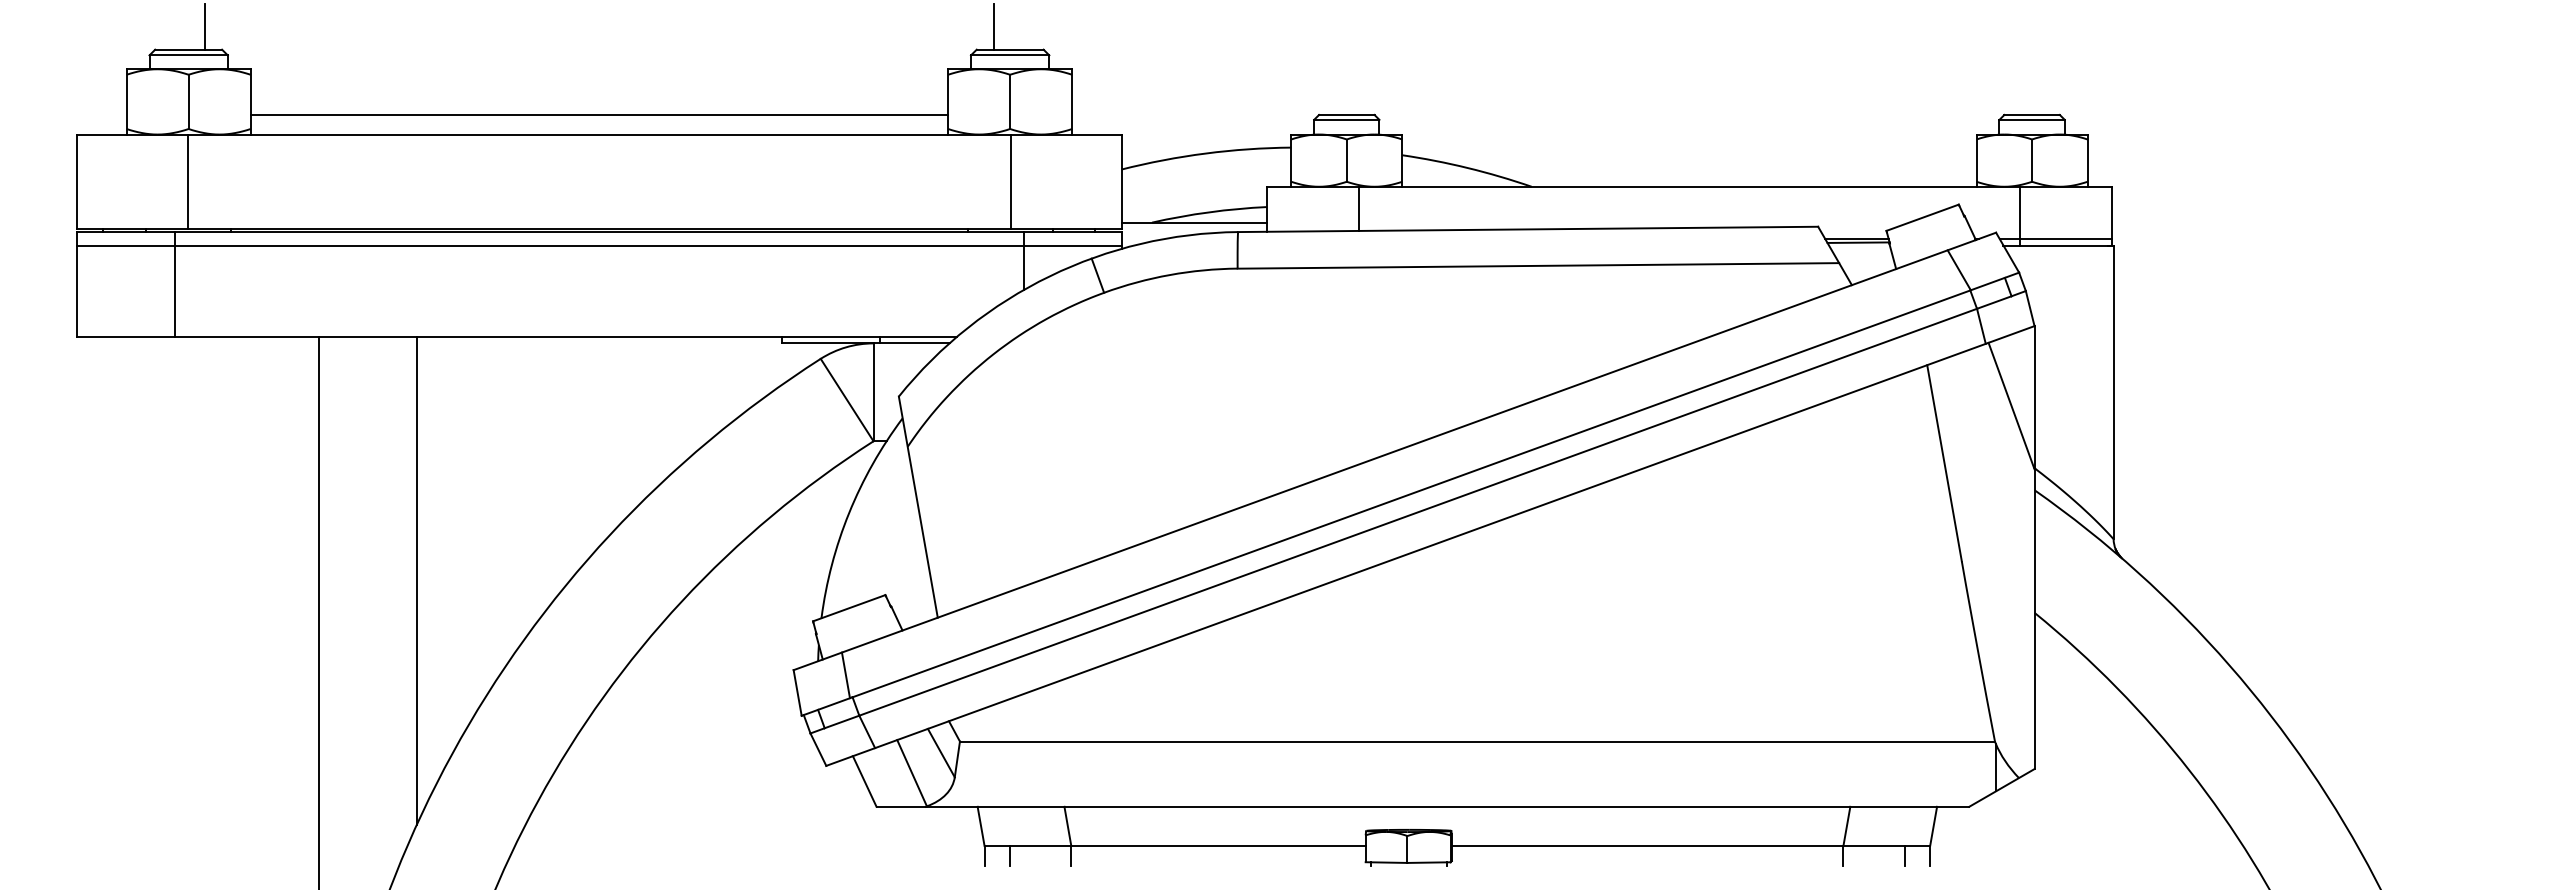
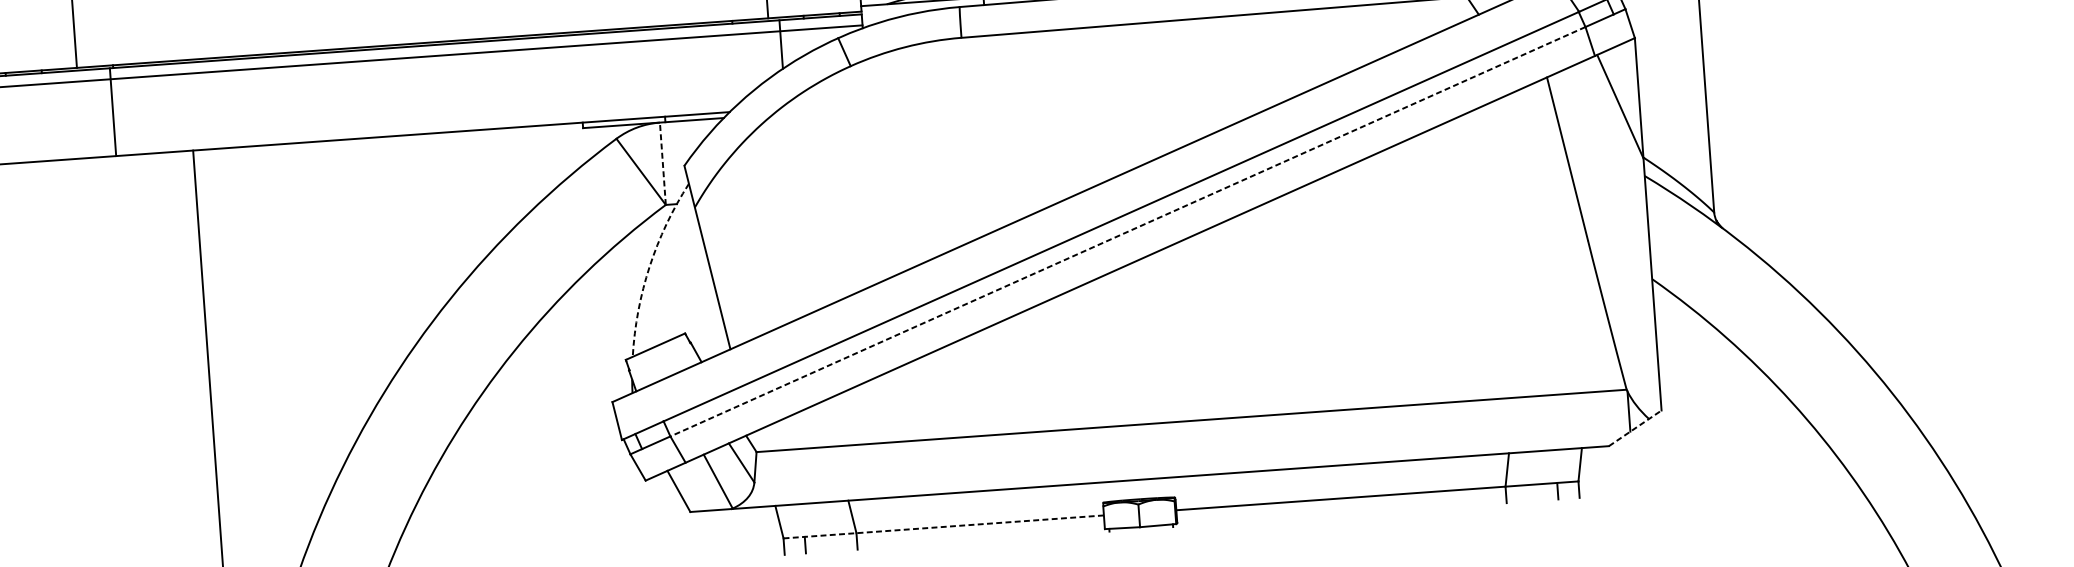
line: (175, 284) -> (113, 112), moved
line: (873, 392) -> (662, 163), solid -> dashed
line: (1418, 512) -> (1128, 231), solid -> dashed
arc: (849, 513) -> (649, 267), solid -> dashed
line: (416, 580) -> (290, 349), removed
line: (845, 675) -> (656, 403), removed
line: (2001, 787) -> (1634, 427), solid -> dashed
line: (1175, 845) -> (944, 526), solid -> dashed

